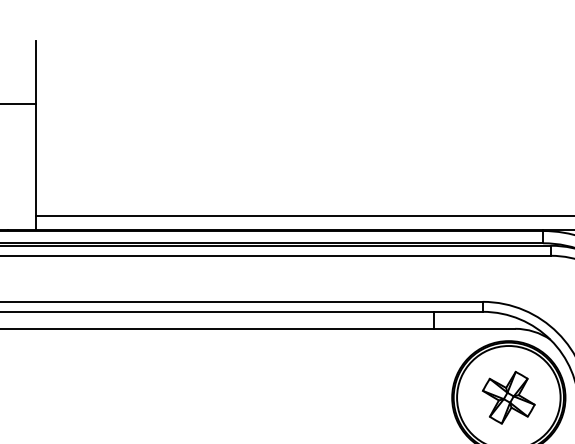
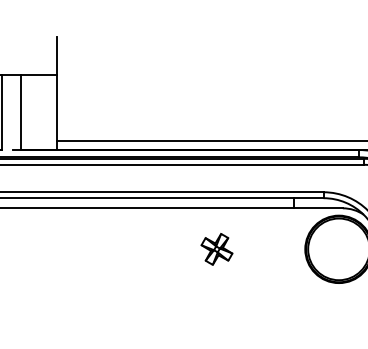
part: (507, 397) -> (216, 249), moved

